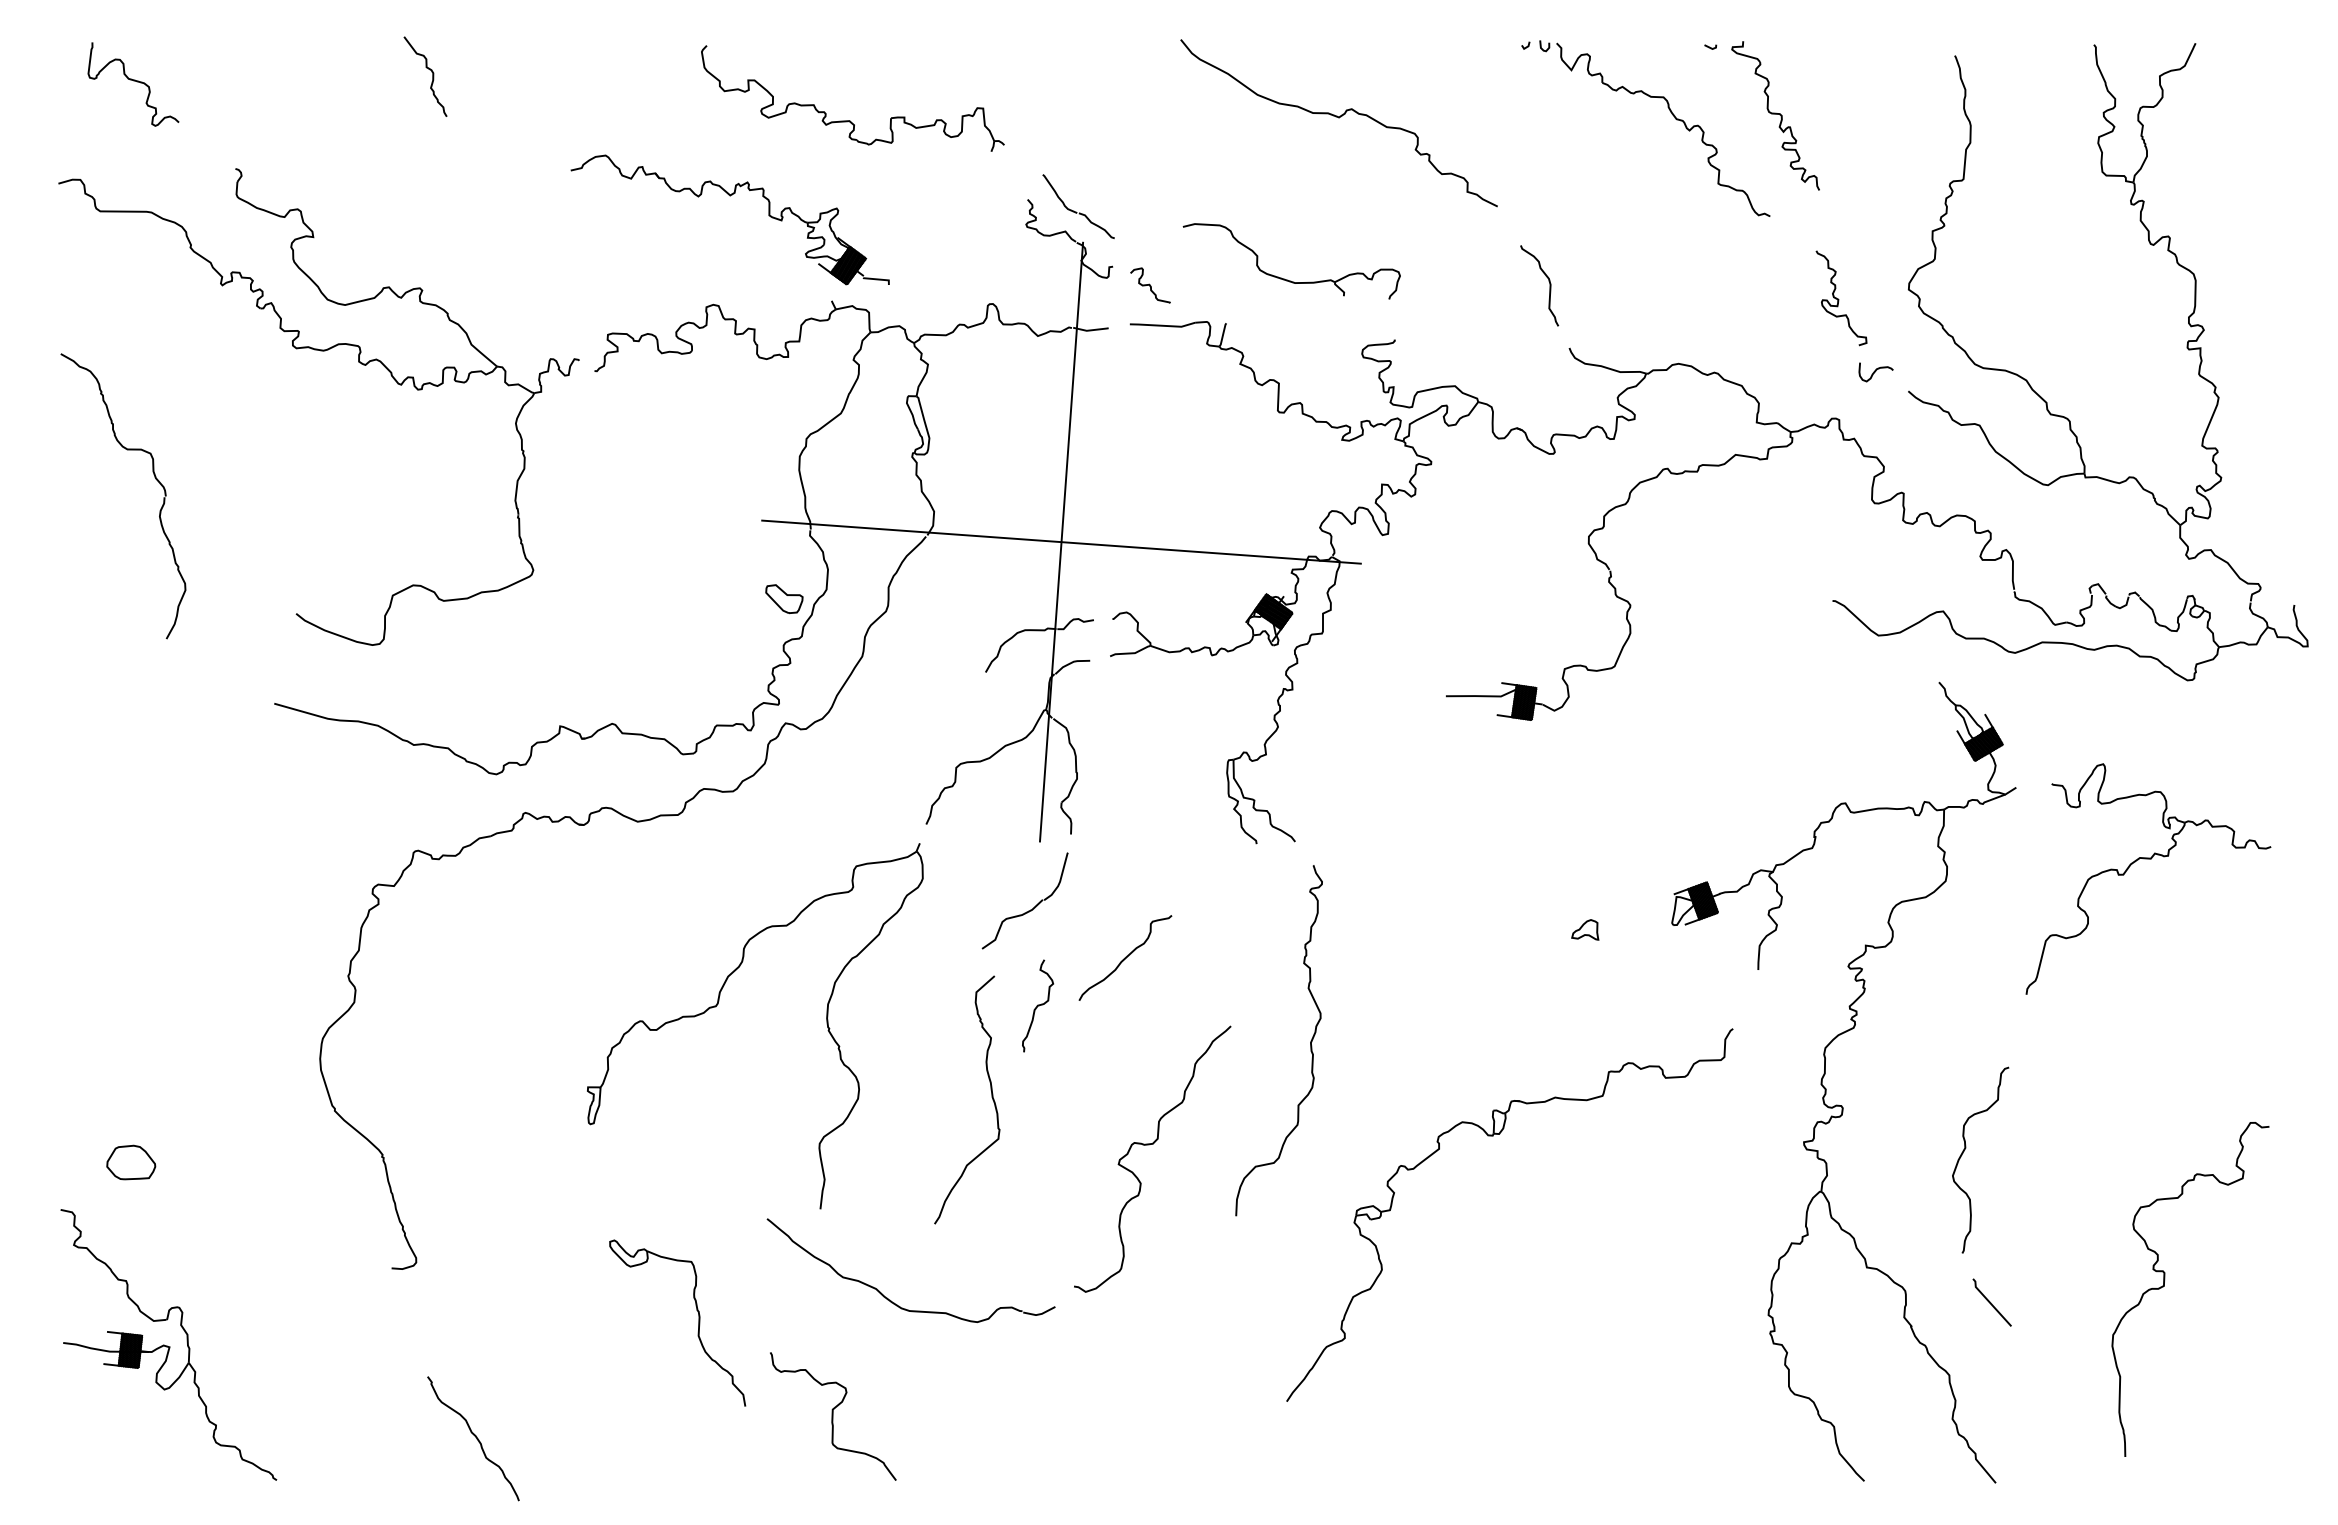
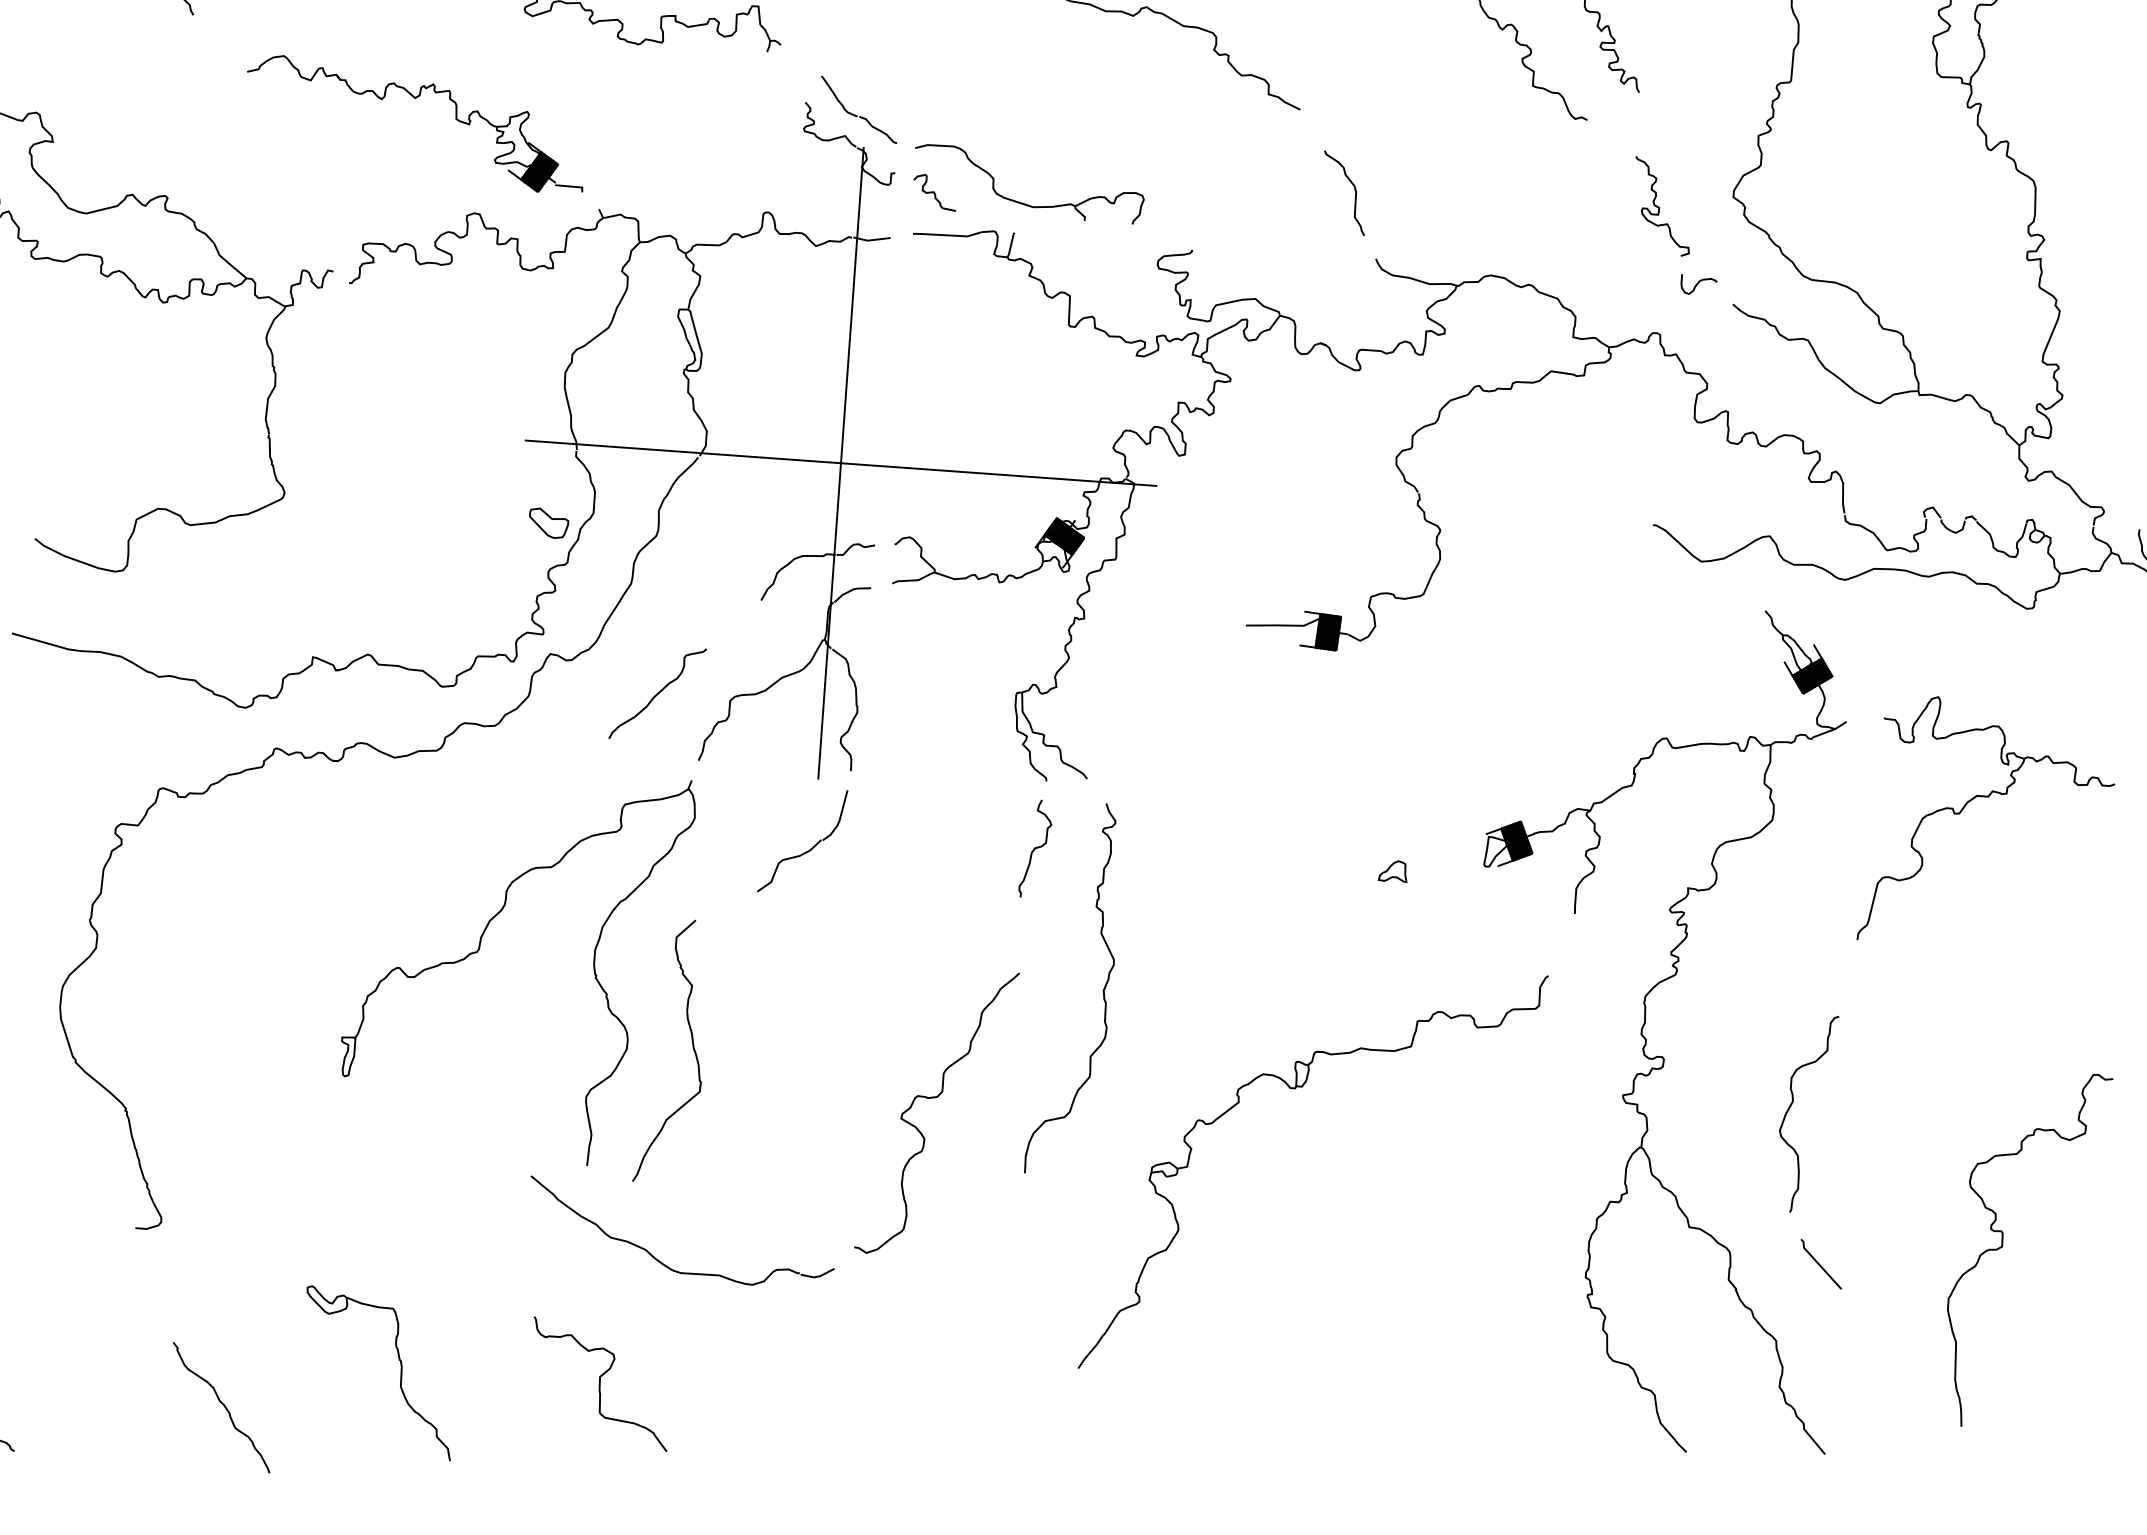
part: (729, 196) -> (414, 99), moved
part: (1284, 278) -> (1022, 202), moved
curve: (1125, 957) -> (657, 693), moved
curve: (1038, 1005) -> (1035, 848), moved
curve: (991, 1097) -> (692, 1048), moved
part: (698, 1322) -> (400, 1372), moved

